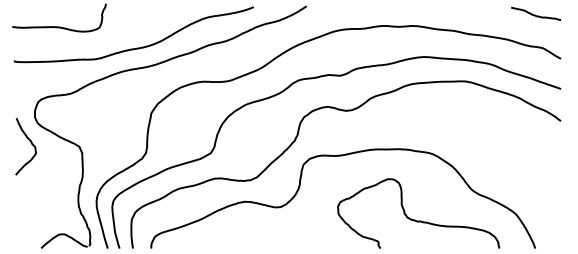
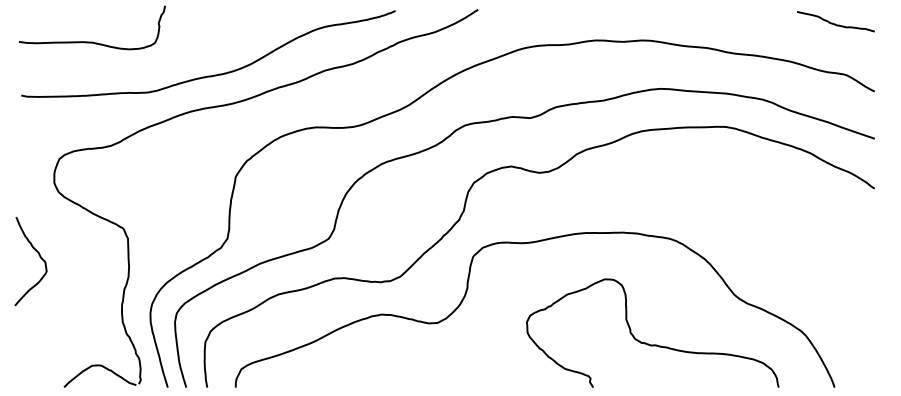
curve: (31, 144) -> (39, 258), moved

